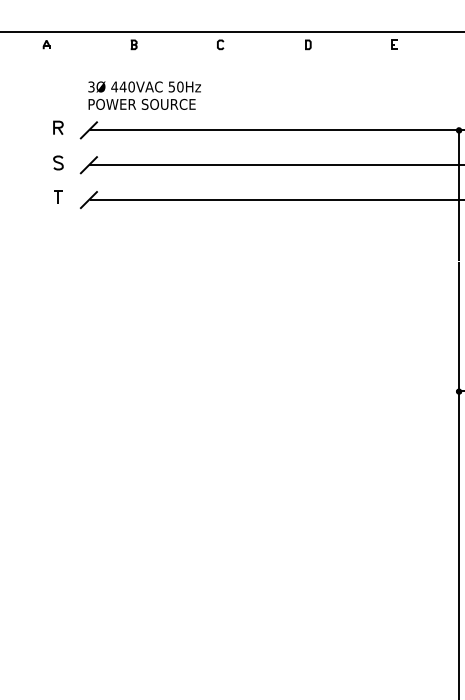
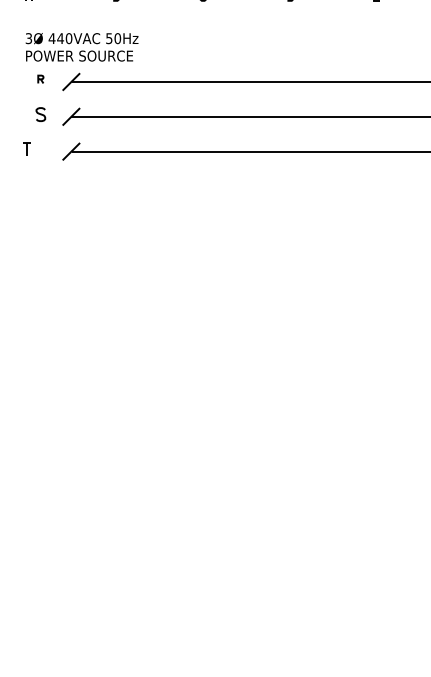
text: (144, 95) -> (81, 47), moved
part: (58, 127) -> (40, 79), size x0.6
part: (58, 196) -> (26, 148), moved

